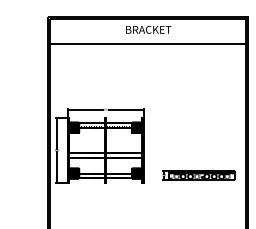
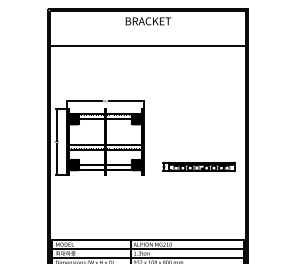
line: (147, 43) -> (147, 46), moved

